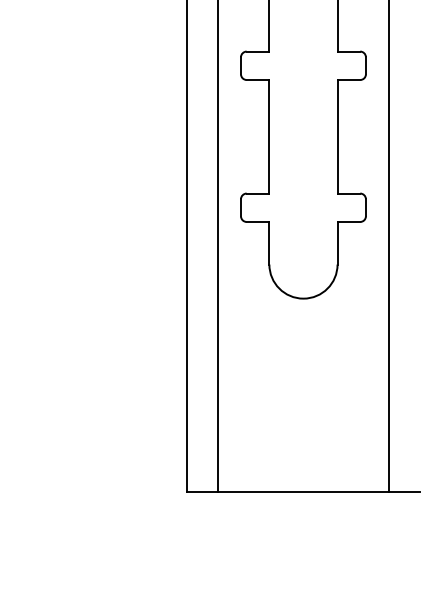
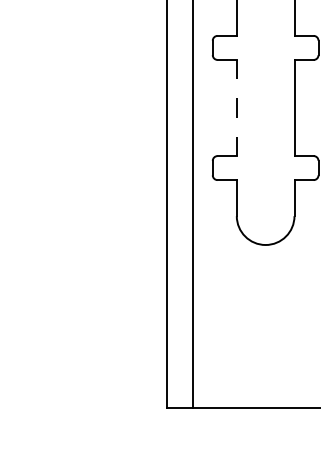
line: (269, 136) -> (236, 107), solid -> dashed

